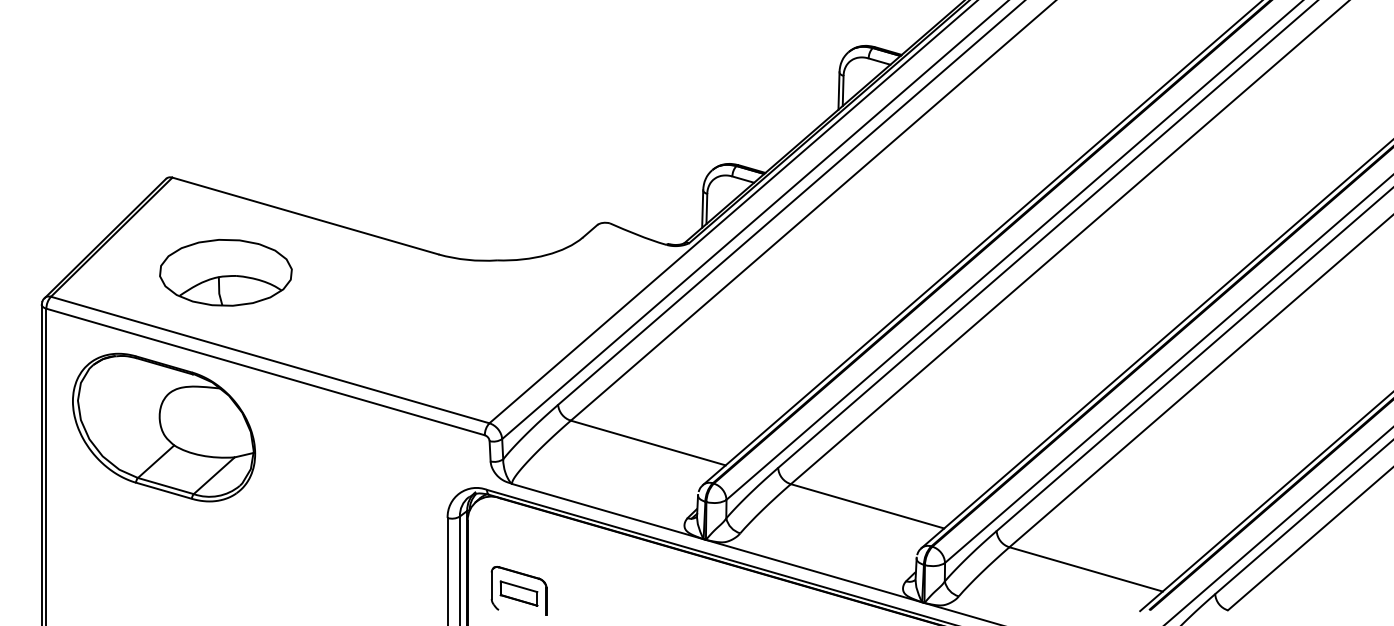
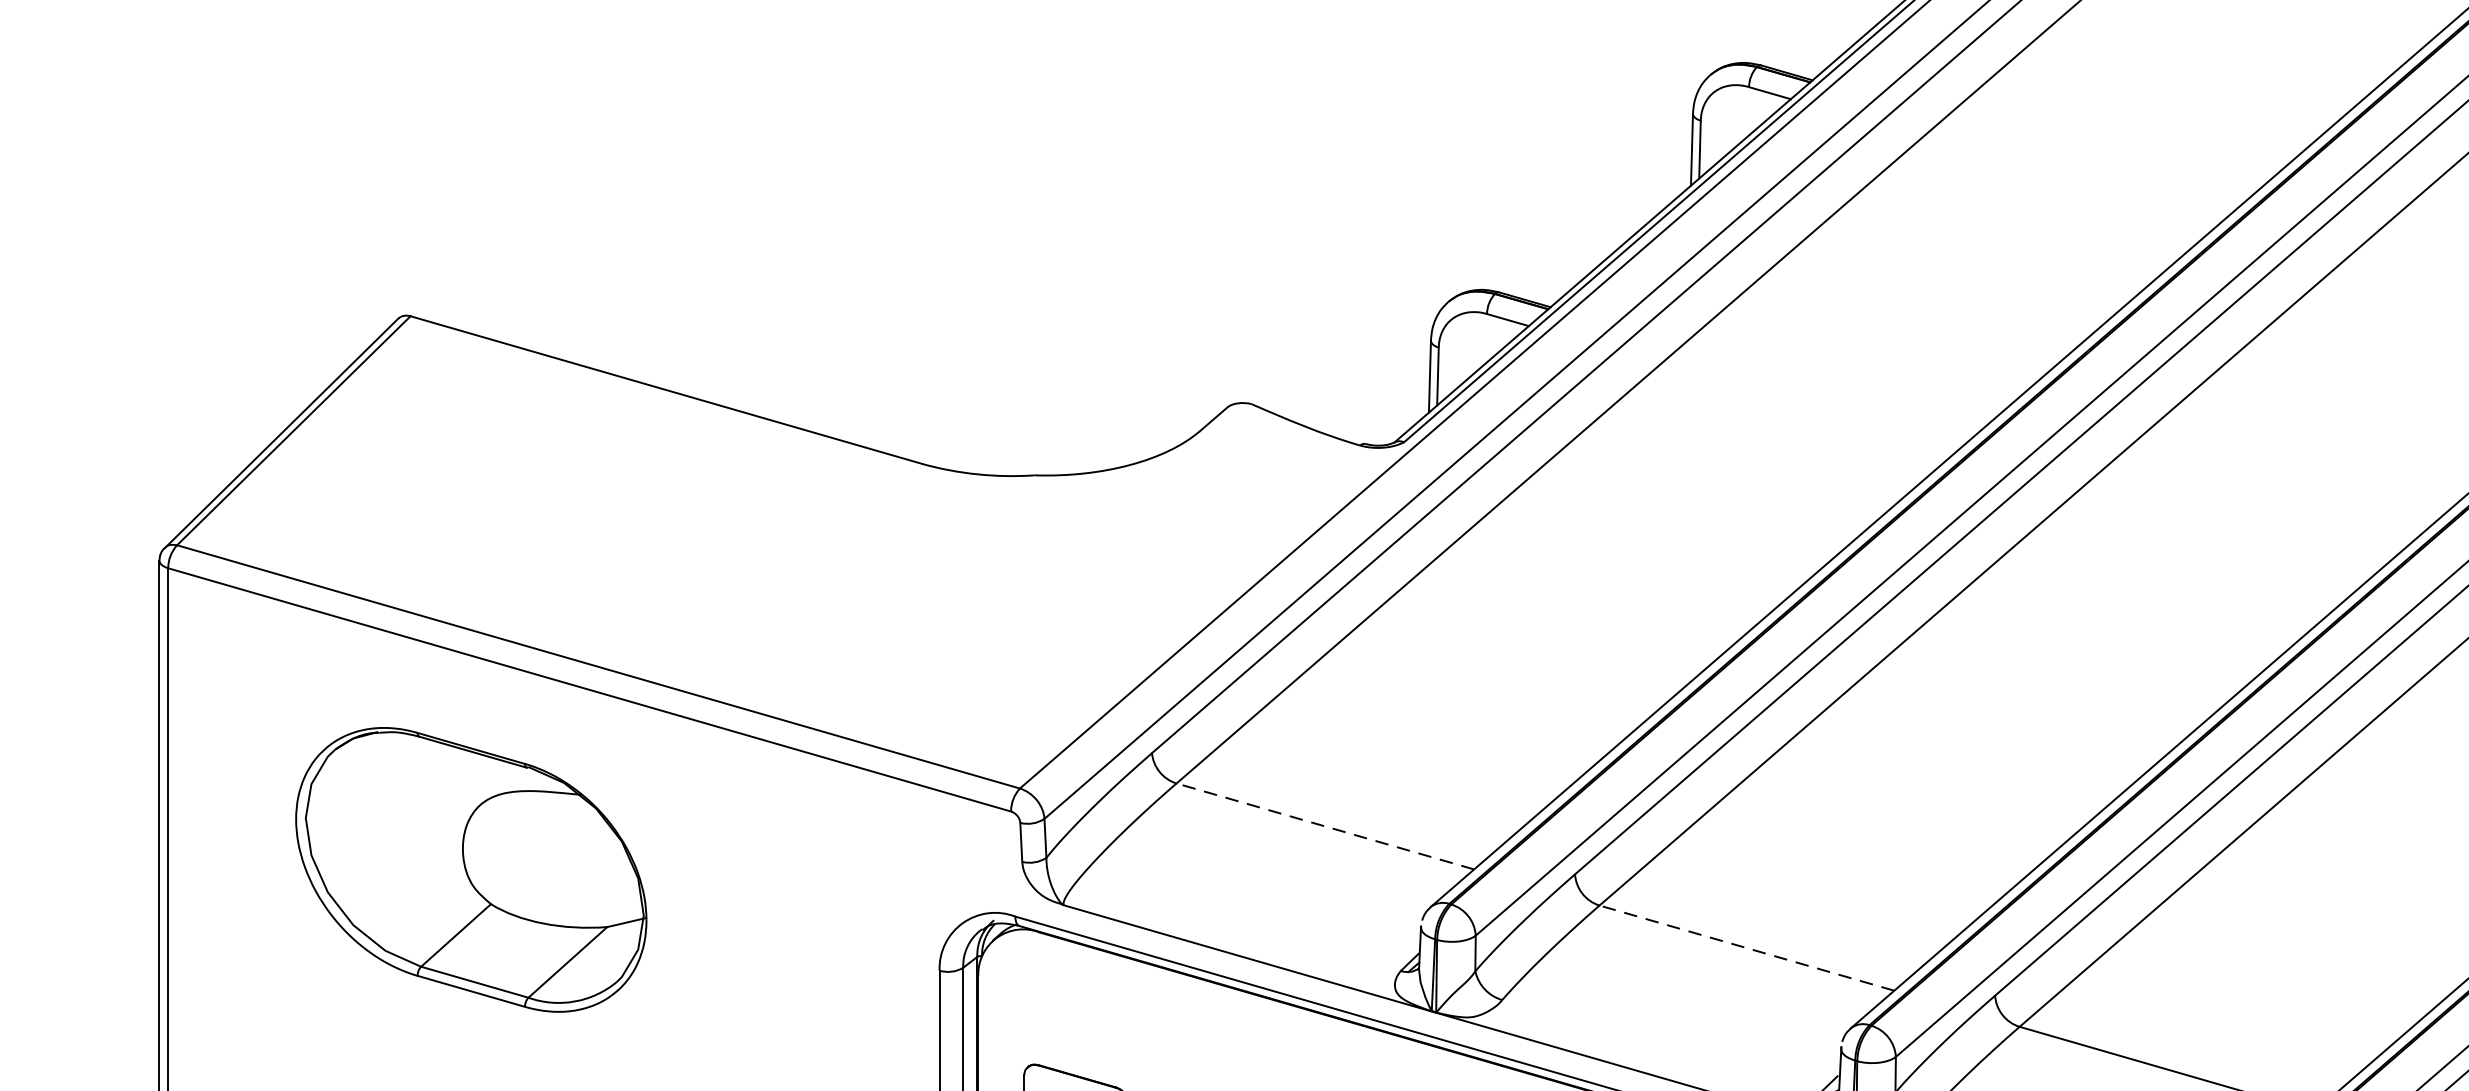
part: (225, 272) -> (512, 498), removed
part: (164, 427) -> (472, 869), moved
line: (648, 443) -> (1325, 827), solid -> dashed
line: (867, 506) -> (1746, 948), solid -> dashed

